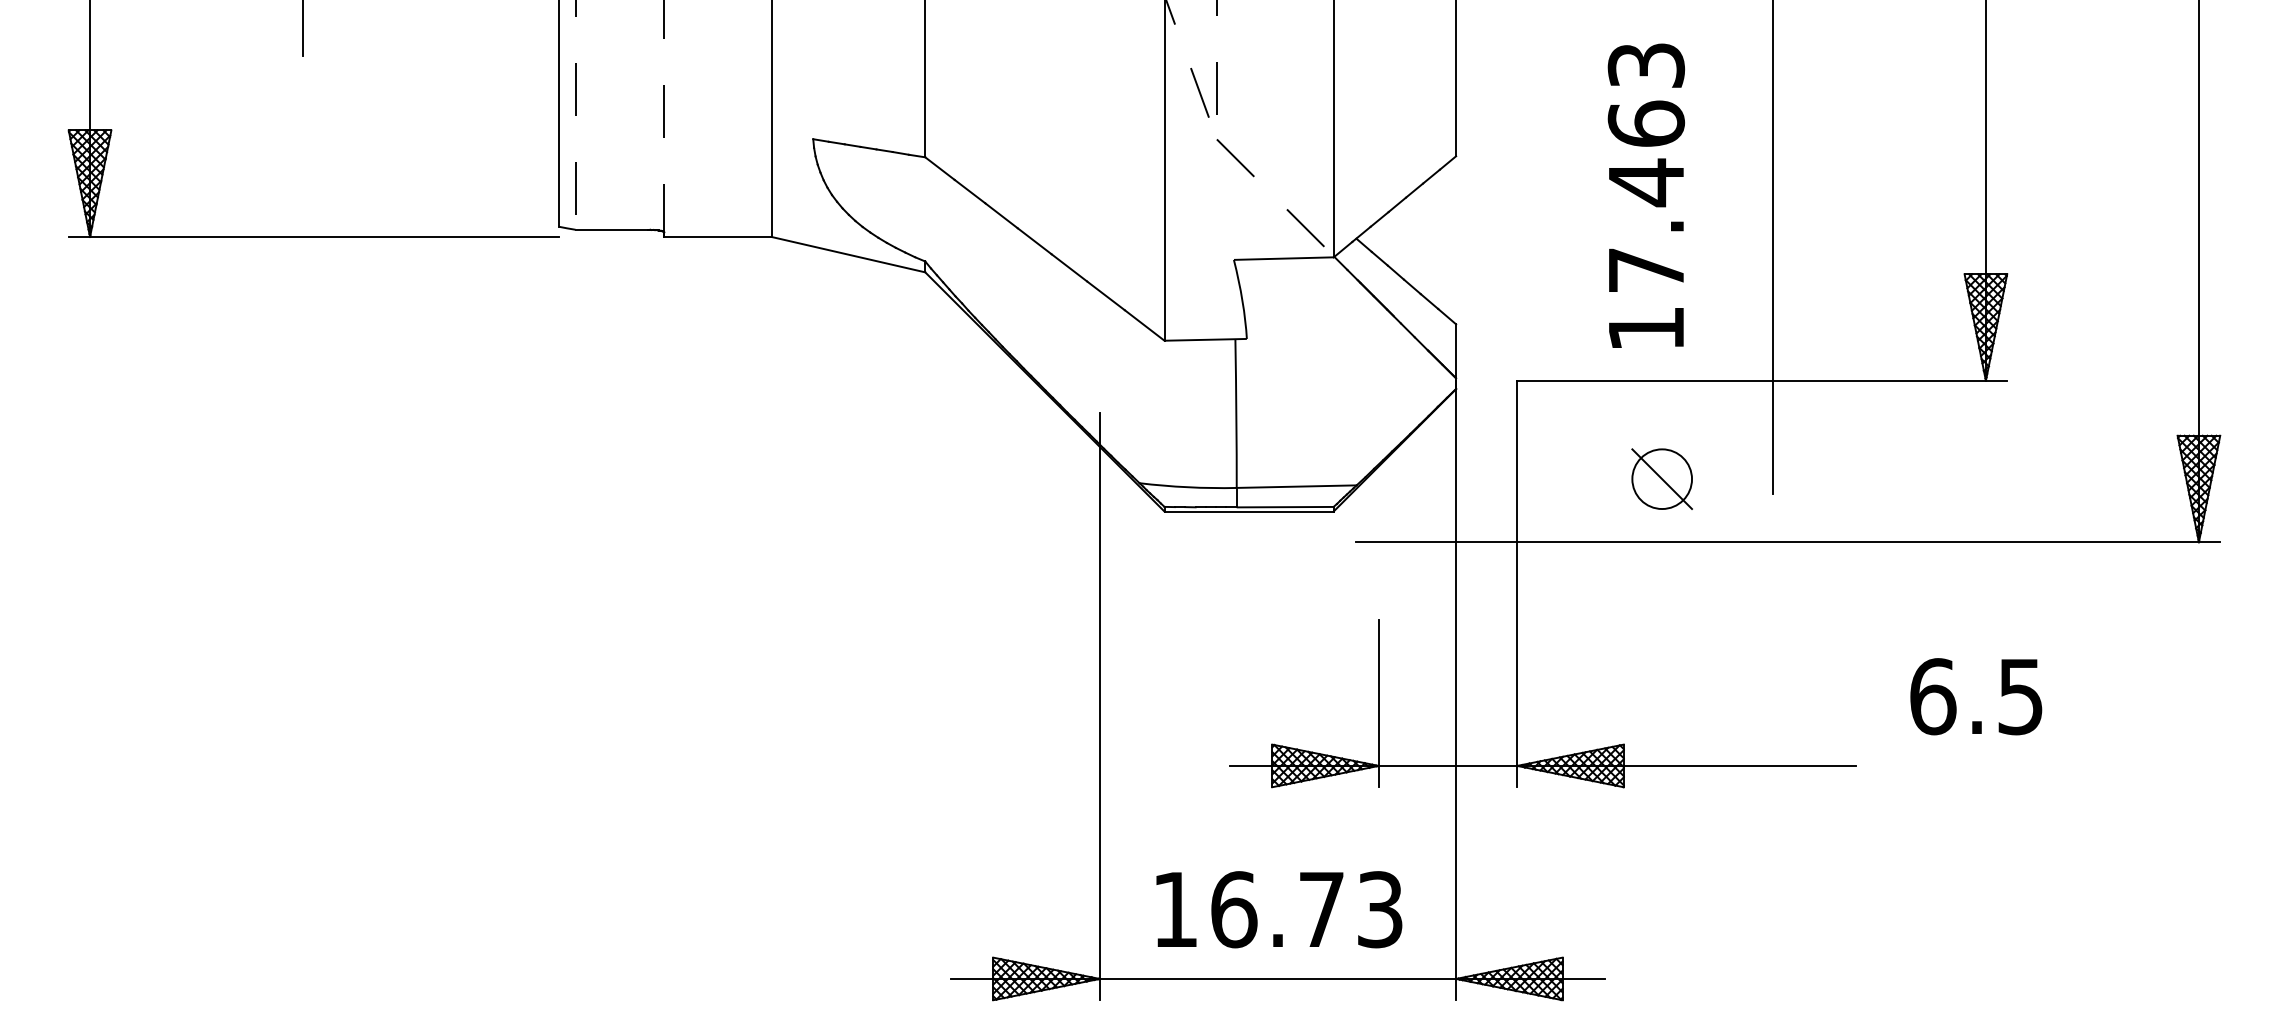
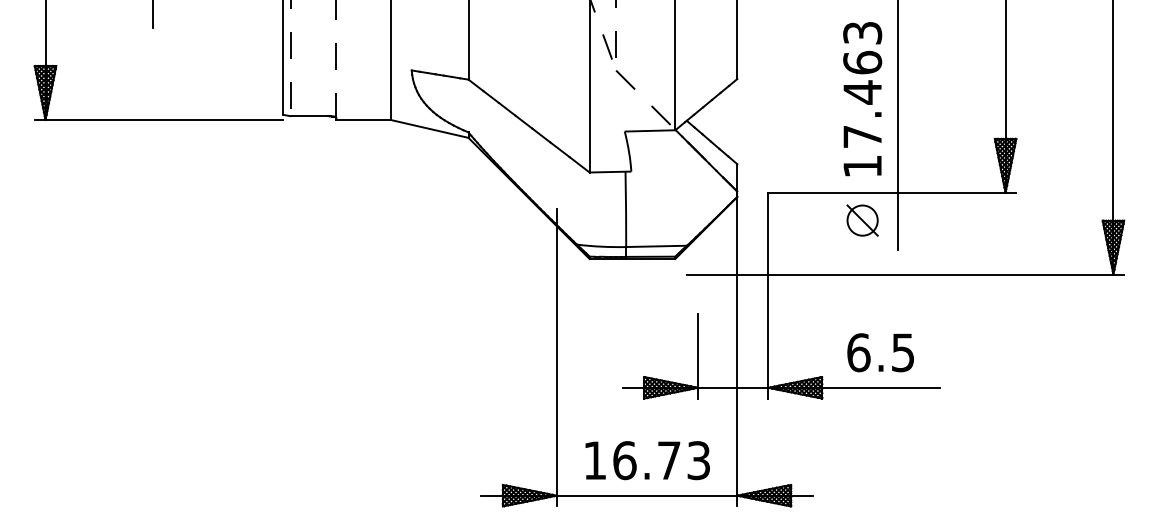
text: (1646, 196) -> (862, 99), moved
part: (1661, 478) -> (862, 220), moved
text: (1975, 696) -> (880, 352), moved

